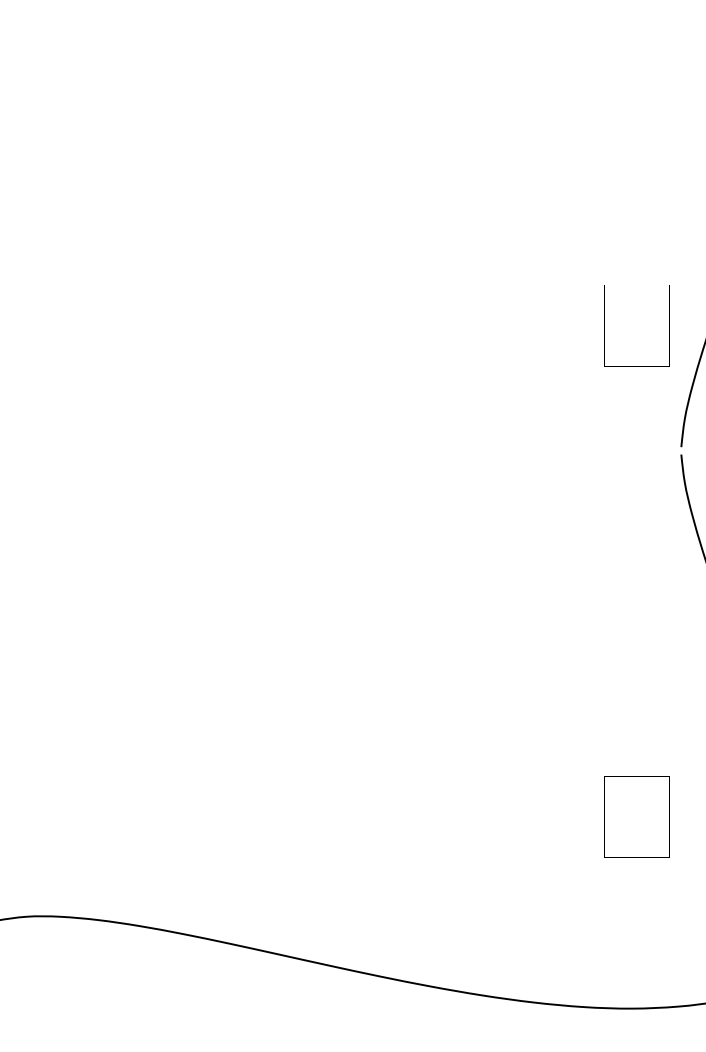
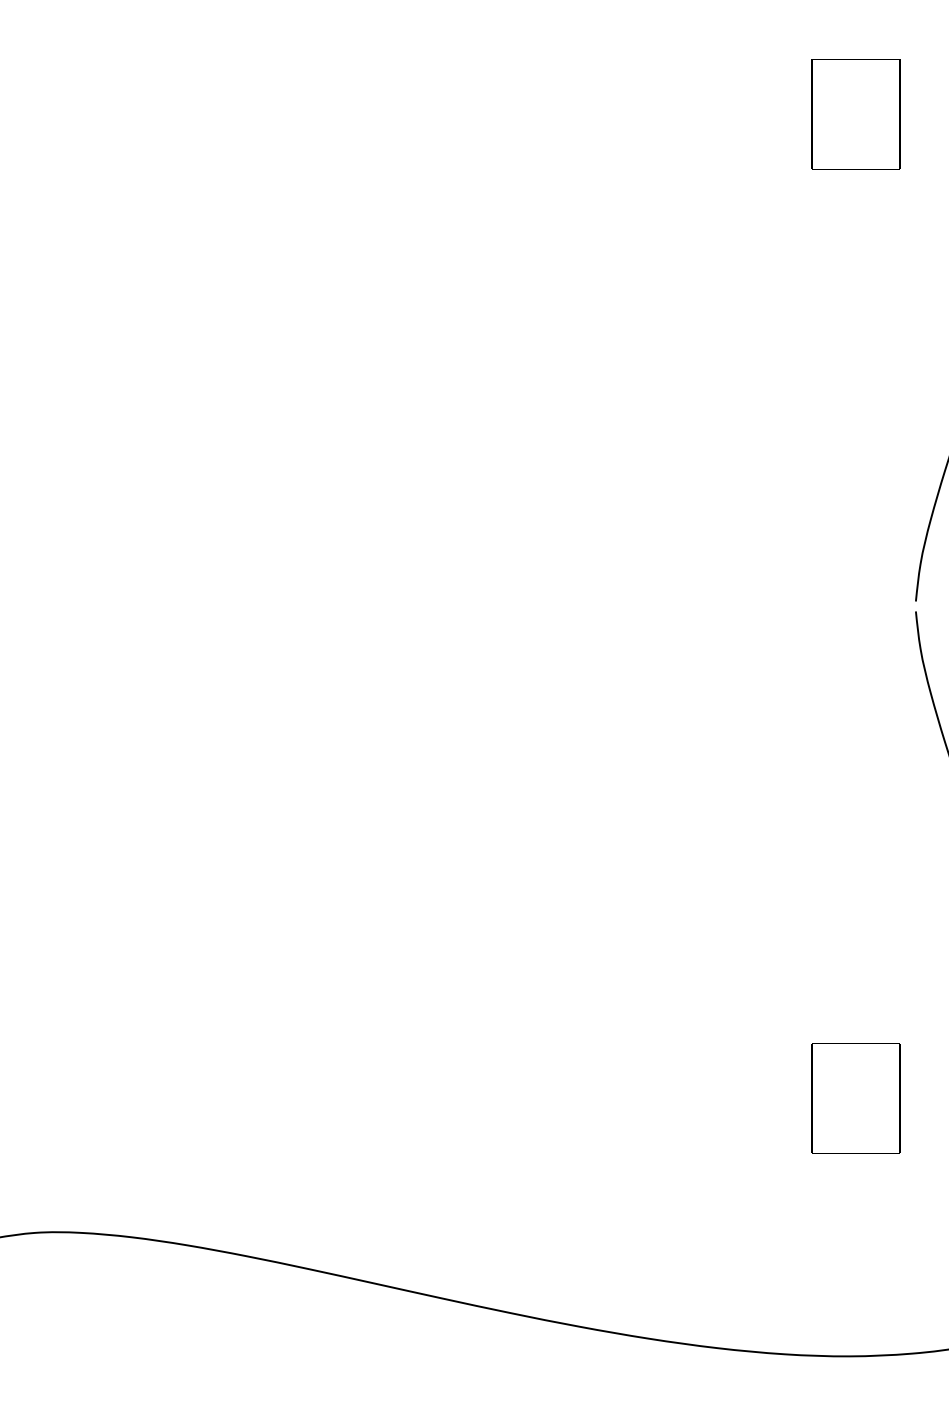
part: (636, 325) -> (855, 114), moved

